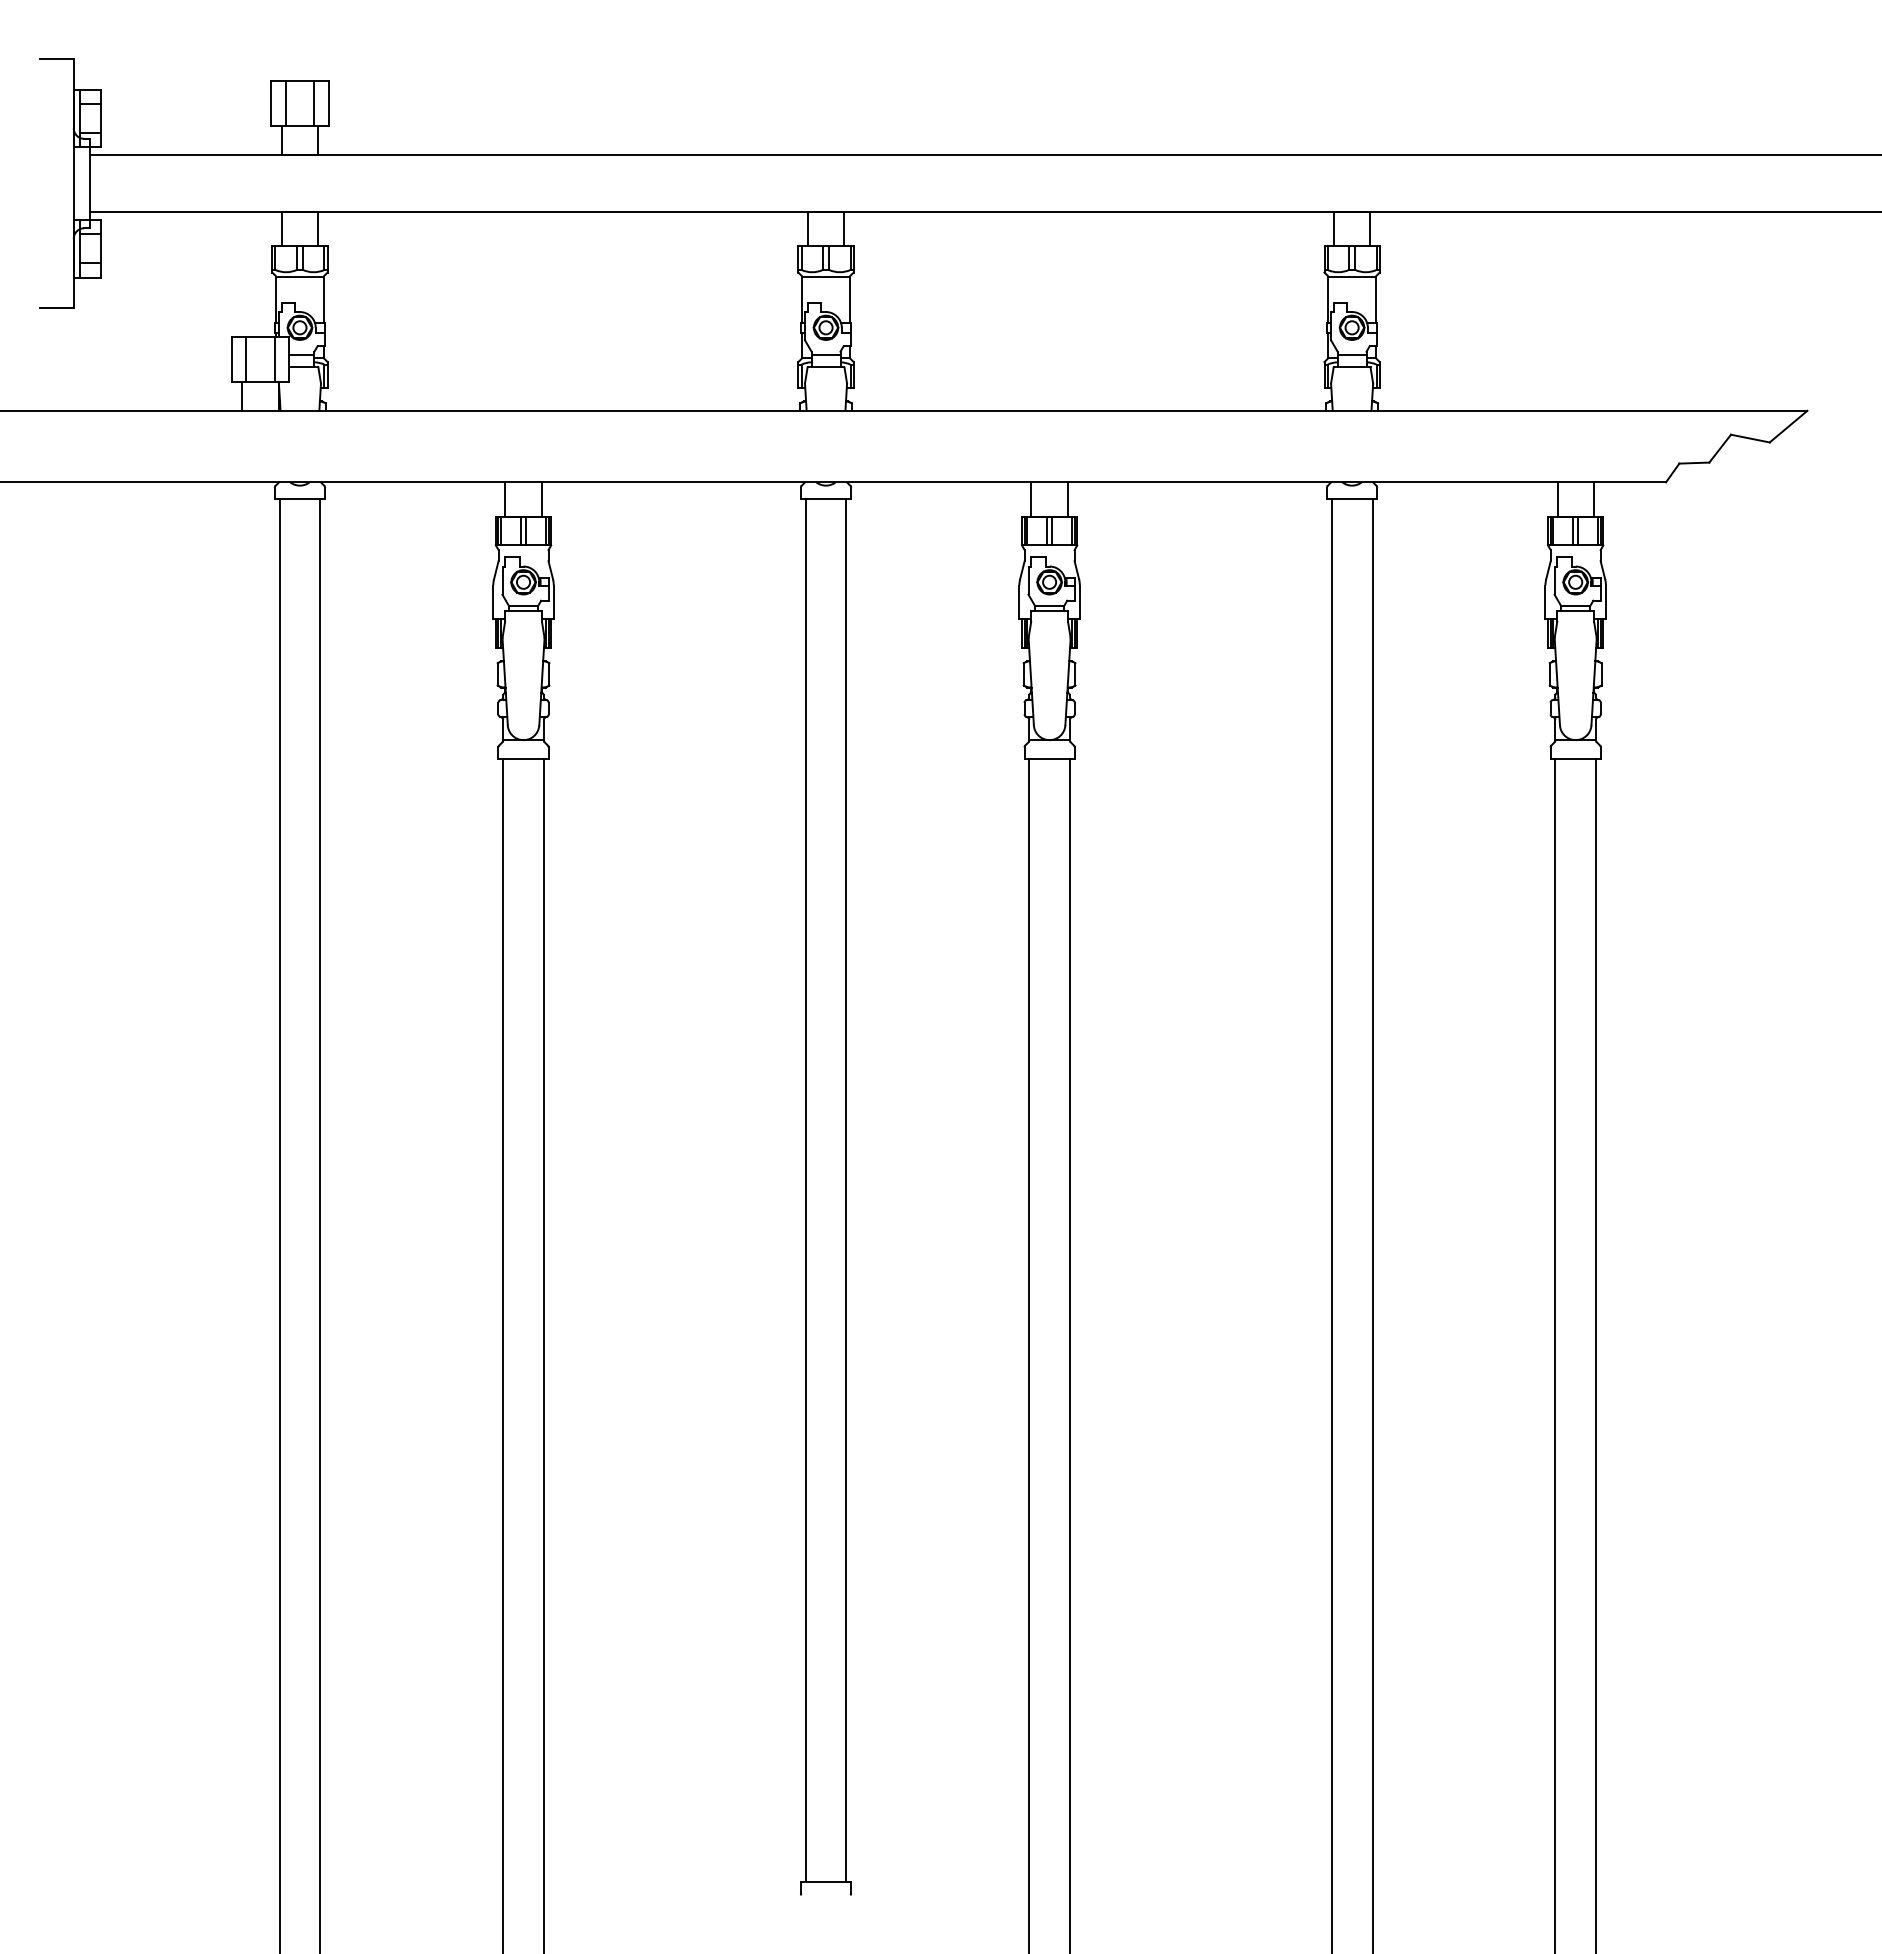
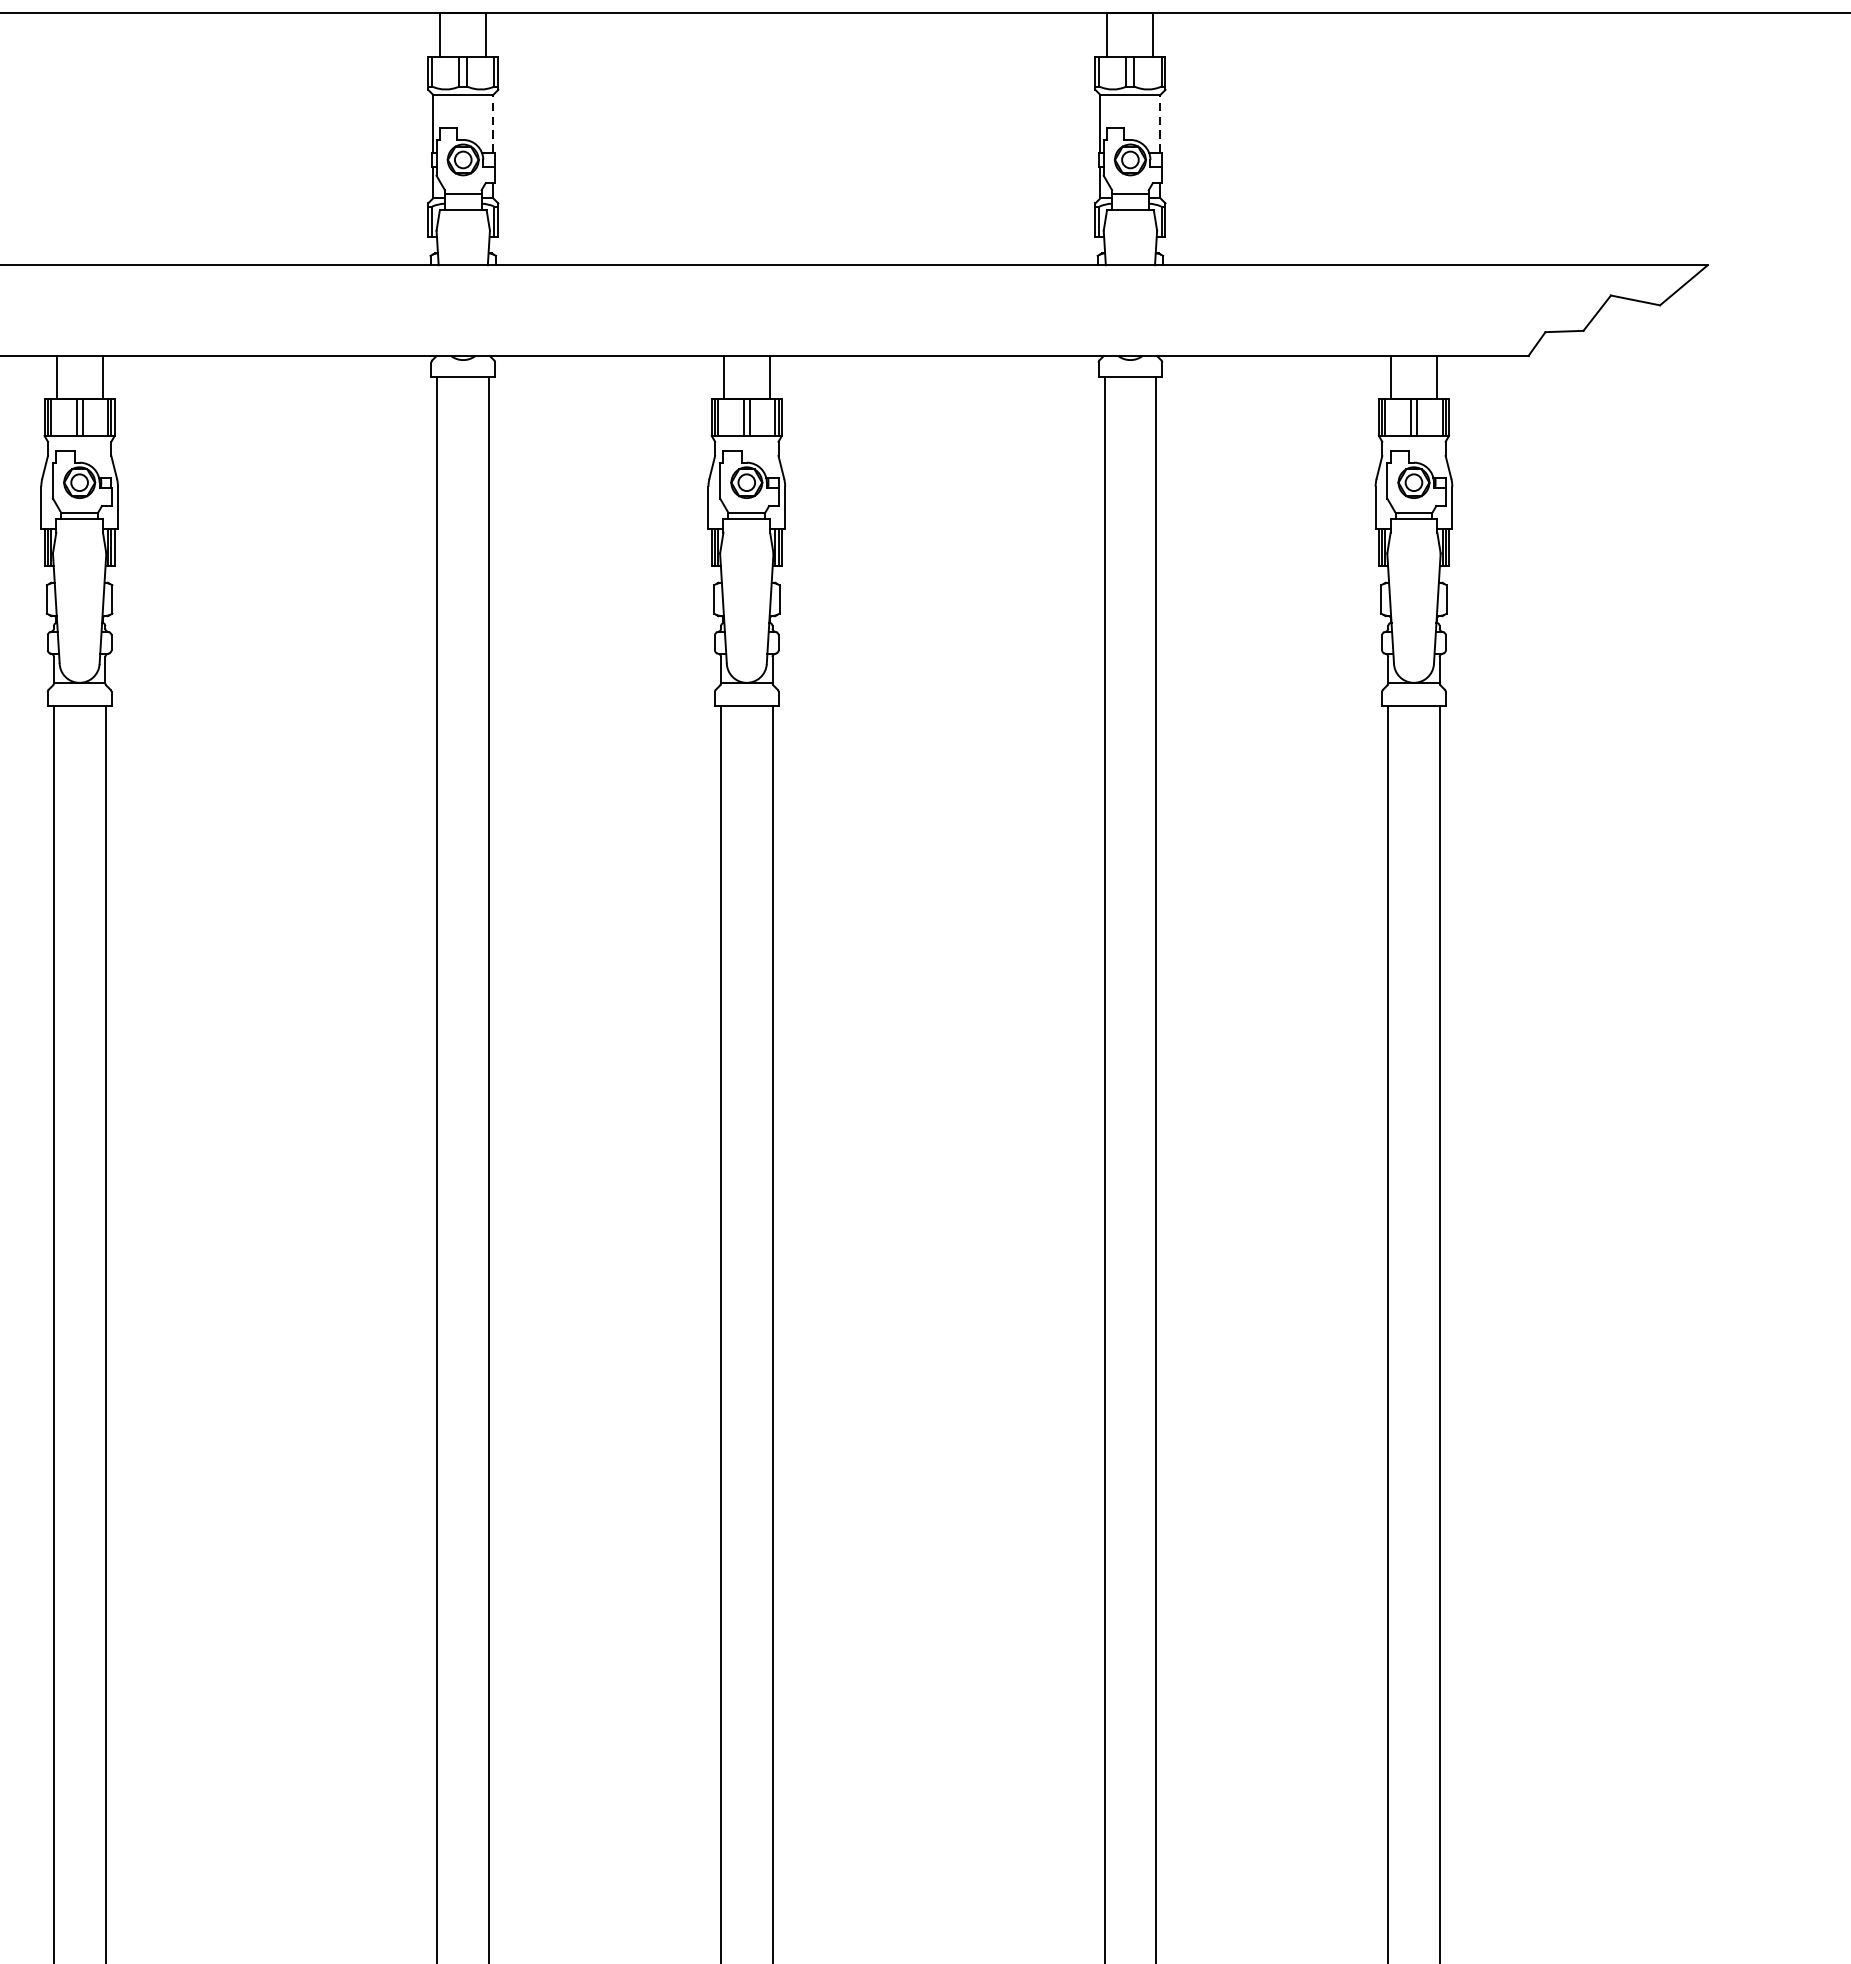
line: (849, 299) -> (493, 124), solid -> dashed
line: (1375, 299) -> (1160, 124), solid -> dashed

